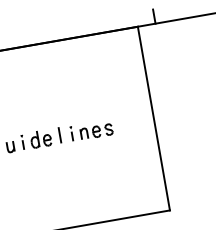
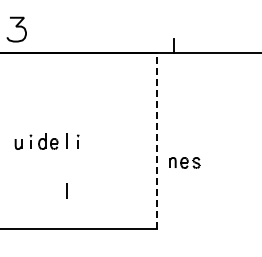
line: (154, 118) -> (157, 140), solid -> dashed
part: (96, 131) -> (184, 162), moved
line: (68, 186) -> (66, 190), added

